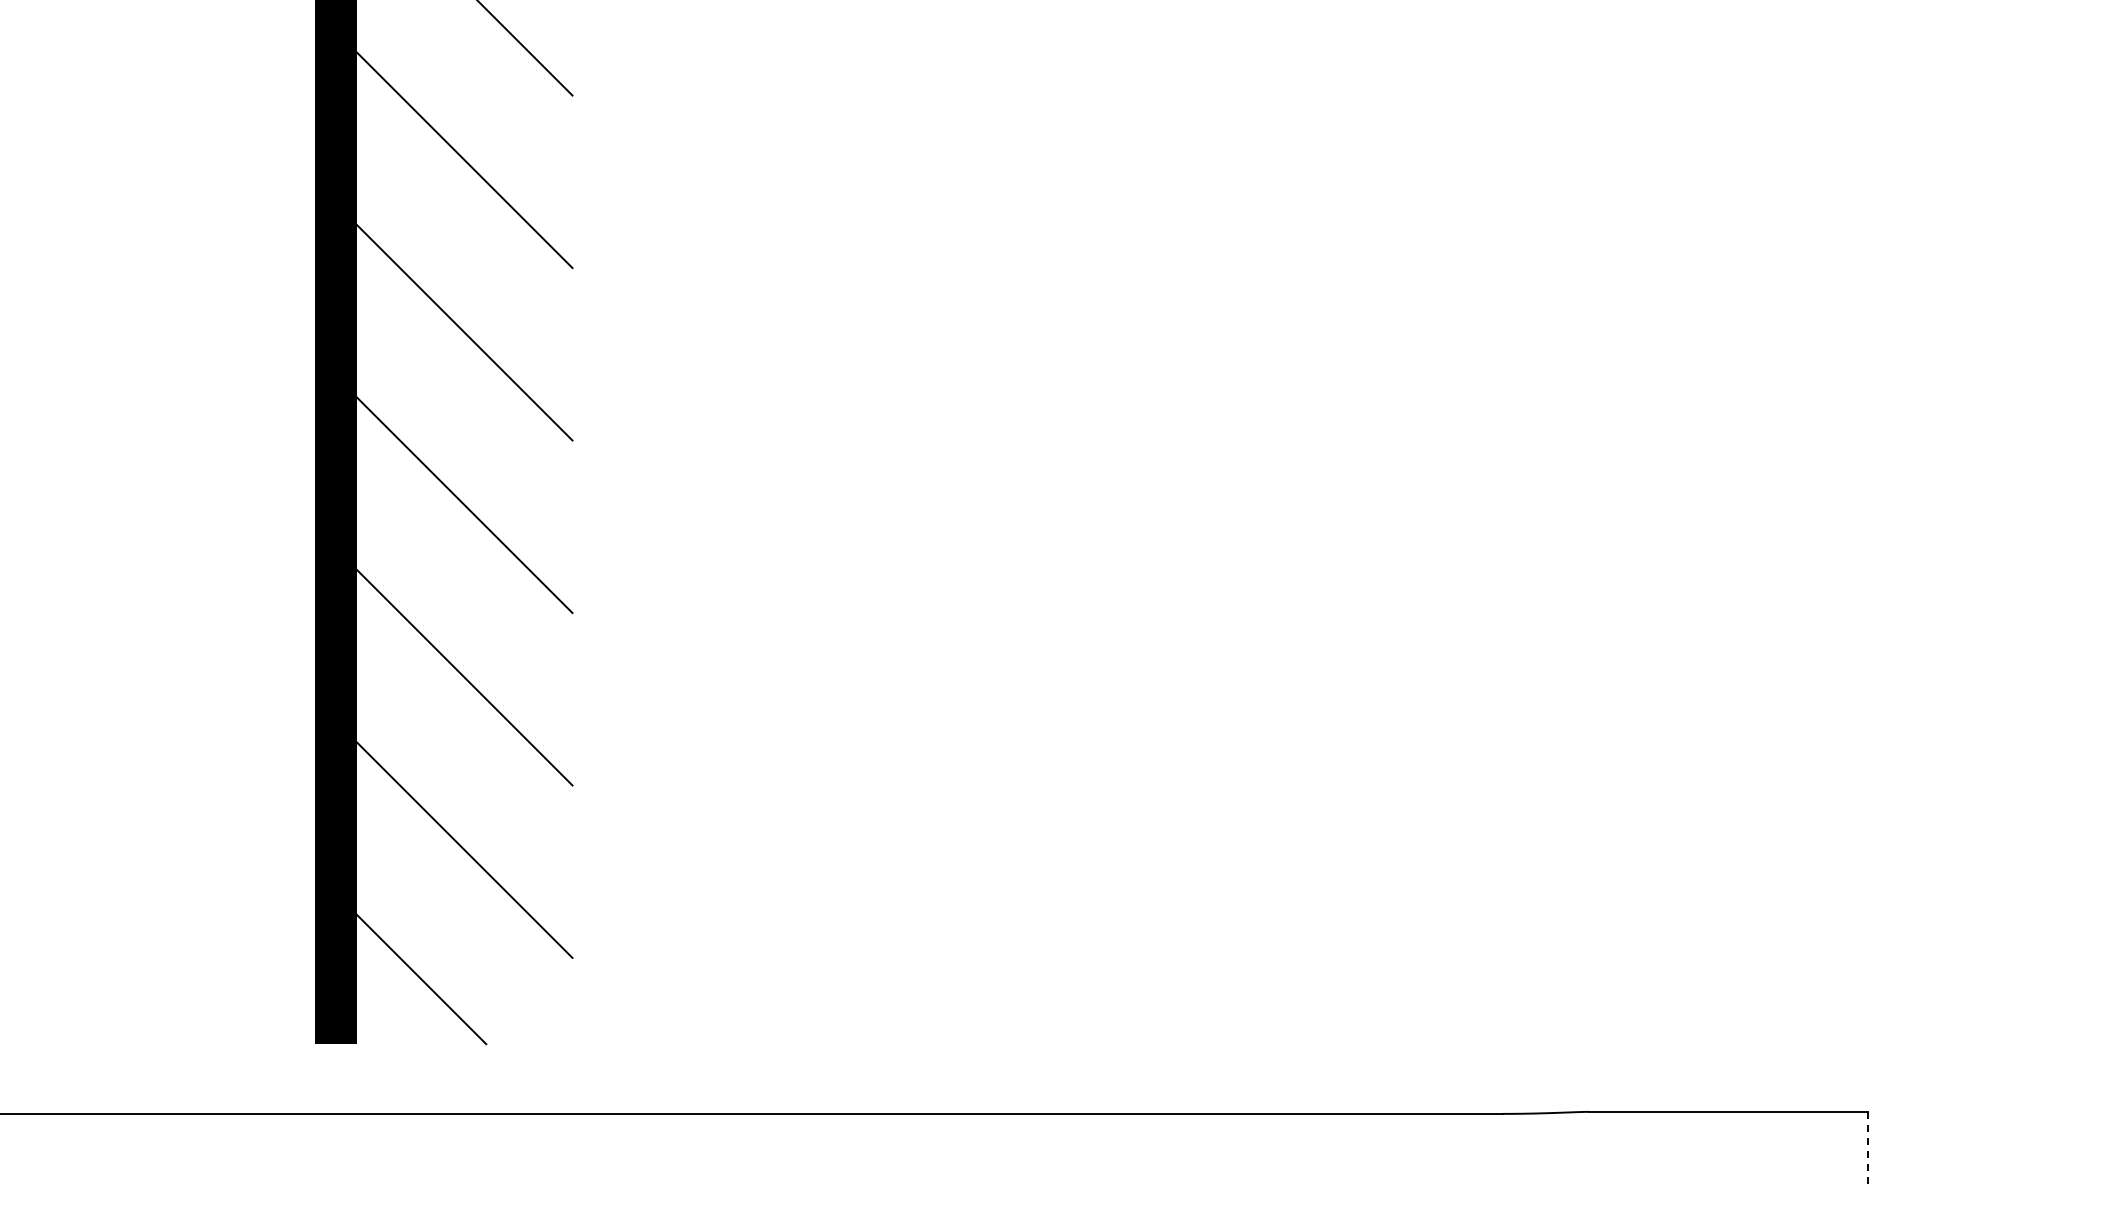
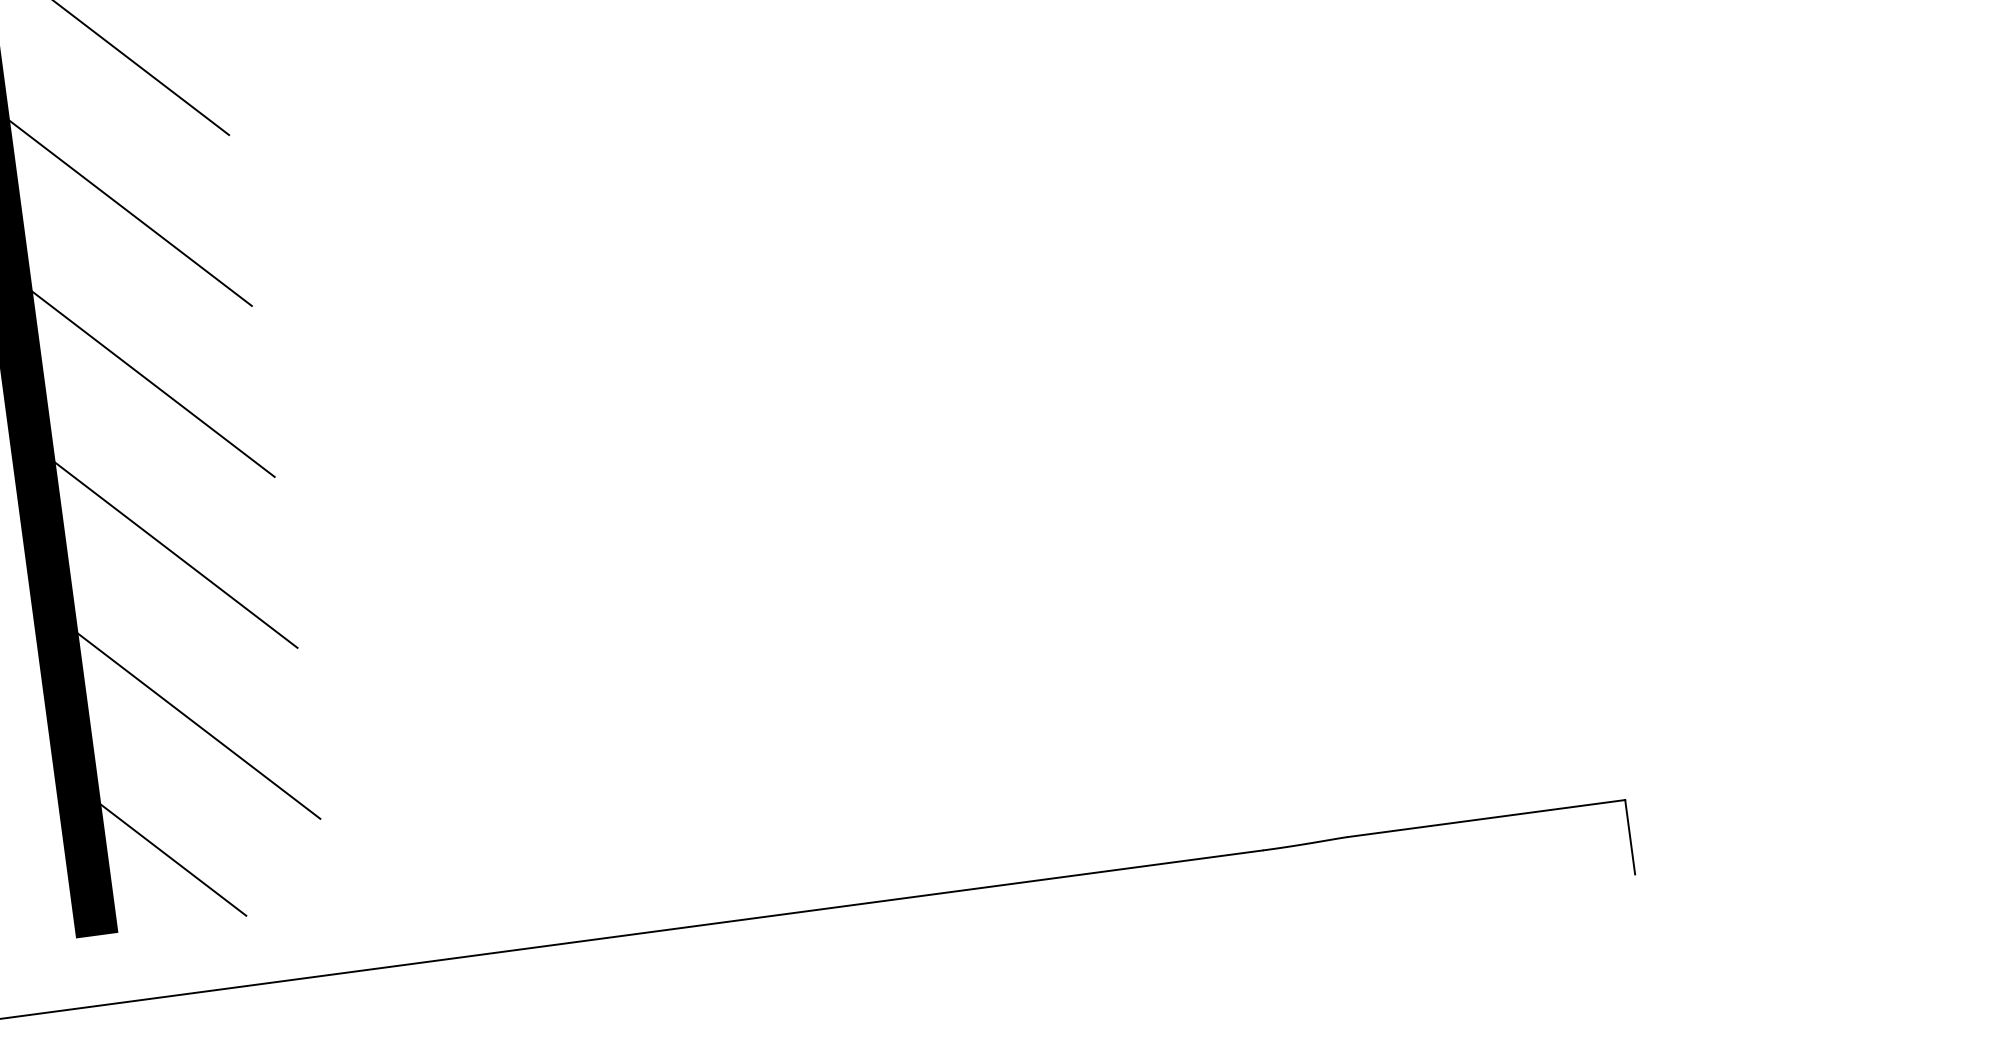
line: (1868, 1149) -> (1630, 837), dashed -> solid

